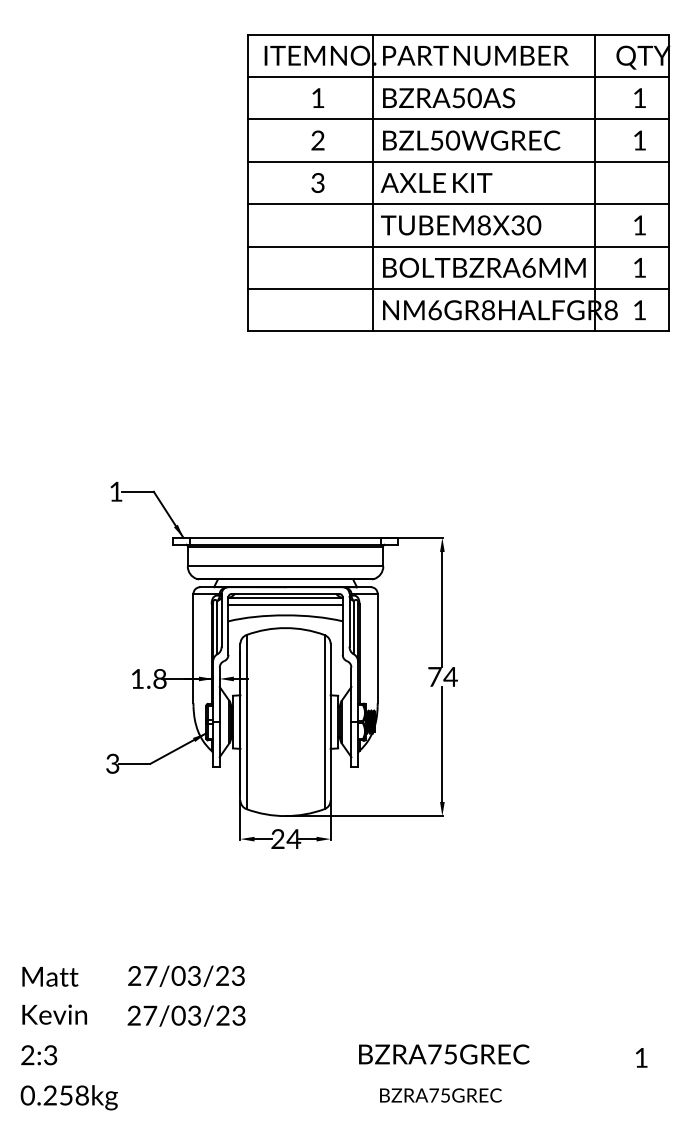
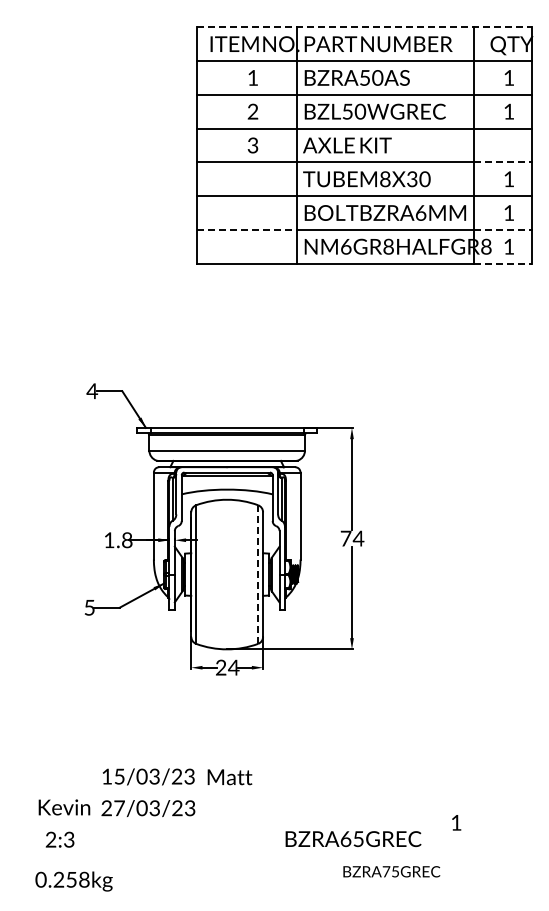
line: (458, 34) -> (364, 27), solid -> dashed
line: (632, 204) -> (503, 162), solid -> dashed
line: (309, 288) -> (246, 229), solid -> dashed
line: (632, 288) -> (503, 229), solid -> dashed
line: (632, 331) -> (503, 263), solid -> dashed
text: (116, 492) -> (92, 391), 1 -> 4
line: (284, 605) -> (226, 481), removed
line: (324, 723) -> (258, 575), solid -> dashed
text: (112, 763) -> (89, 607), 3 -> 5
text: (142, 975) -> (113, 776), 27/03/23 -> 15/03/23
text: (49, 977) -> (229, 777), moved
text: (54, 1014) -> (64, 807), moved
text: (38, 1054) -> (59, 839), moved
text: (434, 1054) -> (345, 839), BZRA75GREC -> BZRA65GREC
text: (641, 1057) -> (456, 822), moved
text: (440, 1095) -> (391, 871), moved
text: (68, 1097) -> (73, 881), moved

